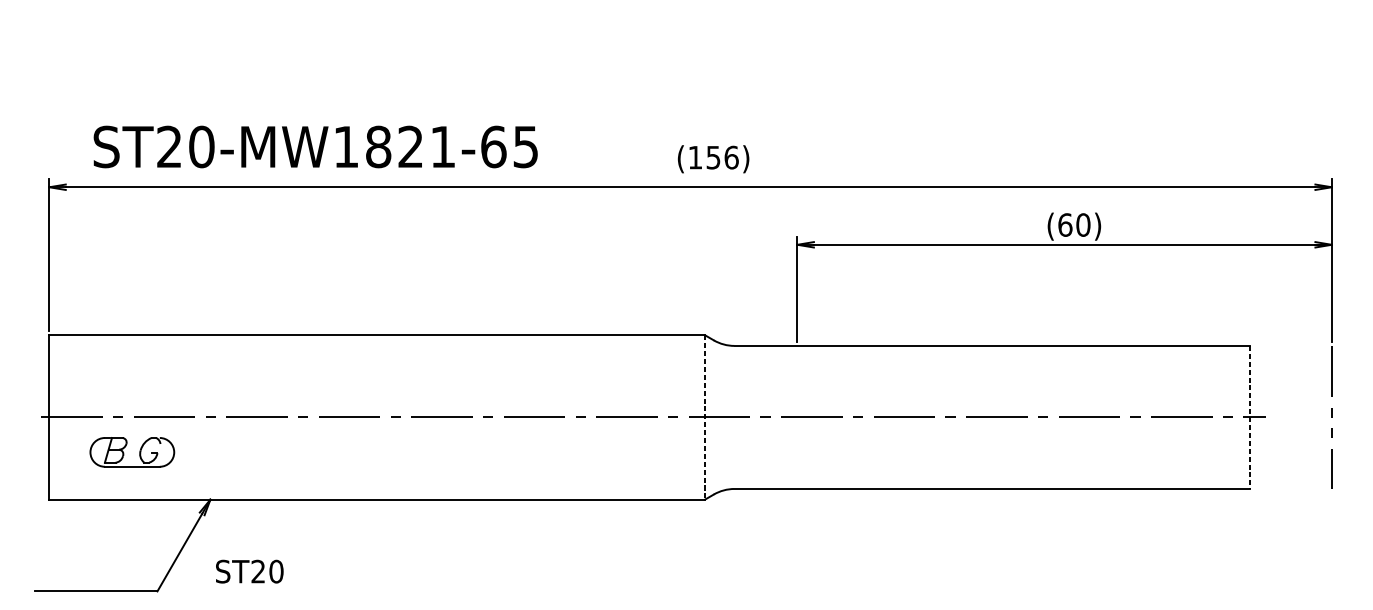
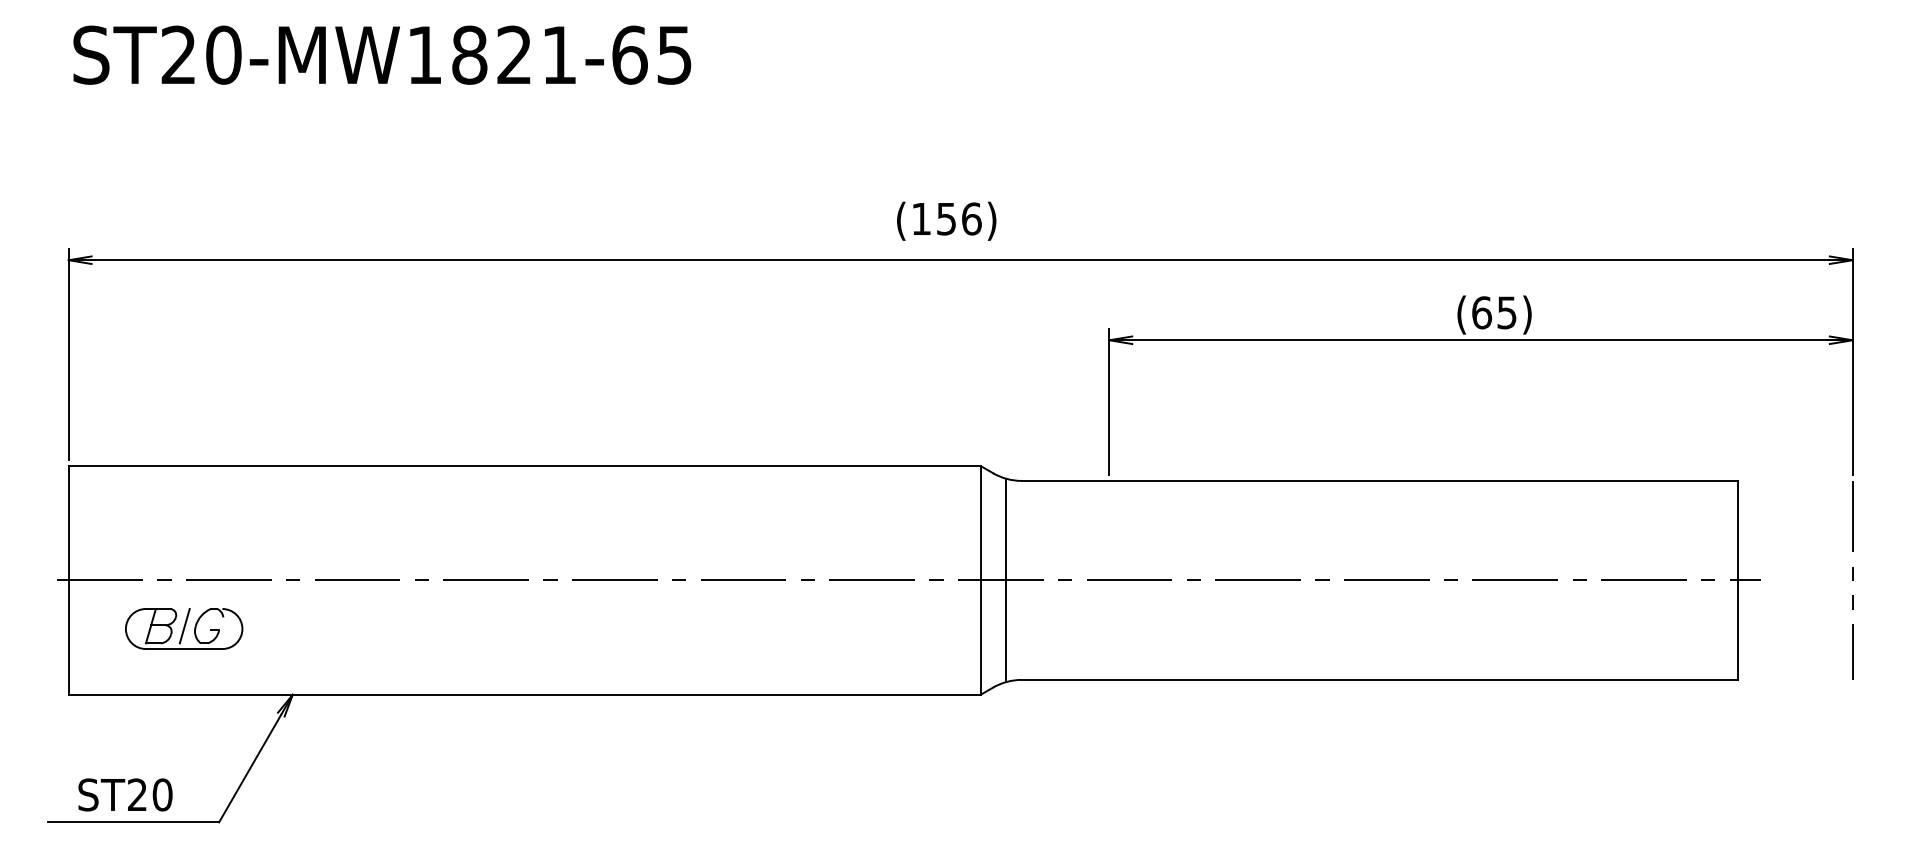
text: (315, 146) -> (382, 54), moved
text: (713, 158) -> (946, 220), moved
text: (1083, 224) -> (1507, 312), (60) -> (65)
line: (723, 416) -> (1006, 579), added
line: (704, 417) -> (980, 580), dashed -> solid
line: (1249, 417) -> (1738, 580), dashed -> solid
line: (132, 450) -> (184, 626), added
text: (249, 571) -> (125, 794), moved

